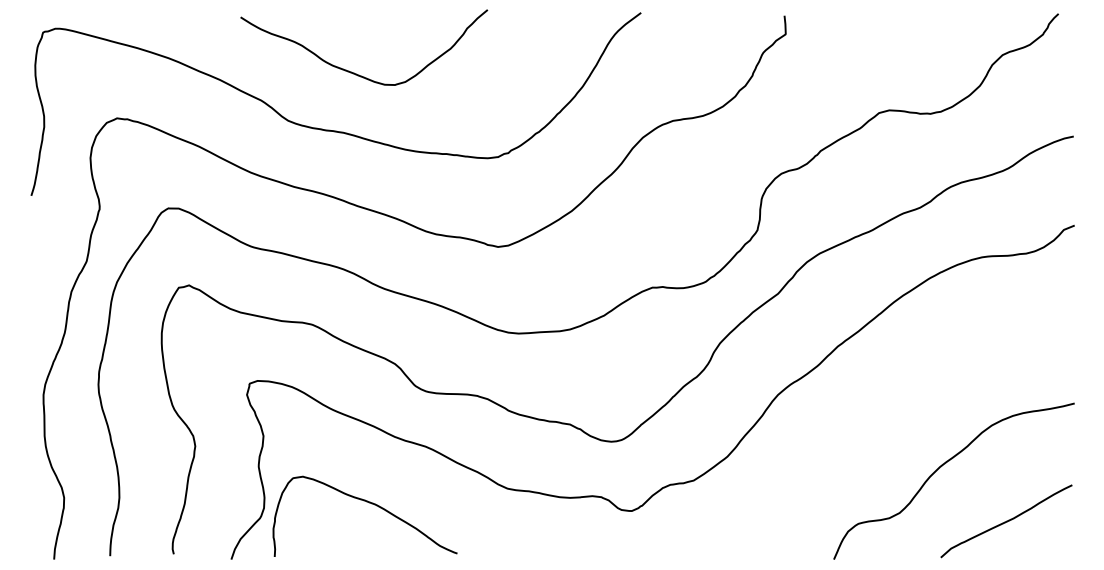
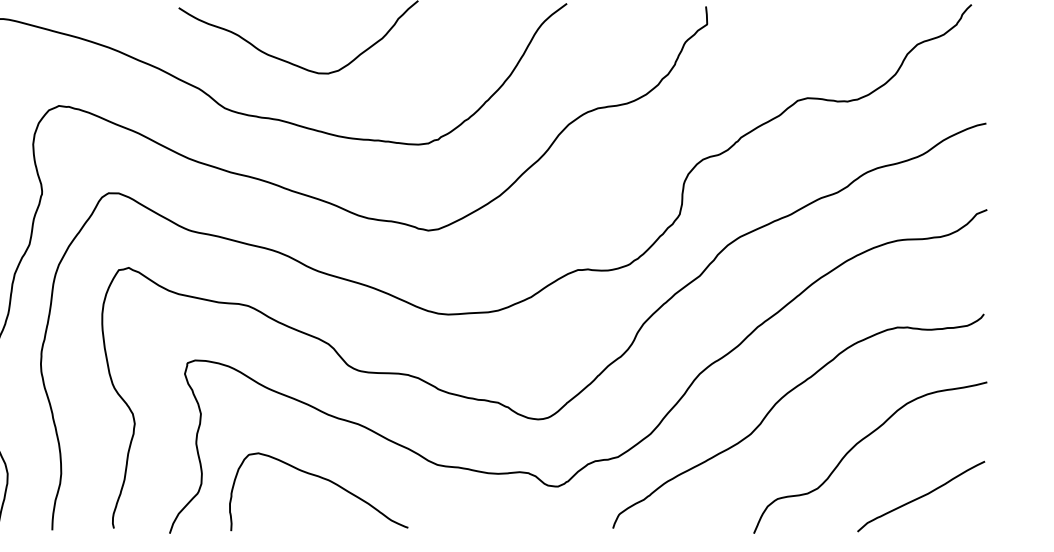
curve: (860, 423) -> (779, 401), added
curve: (369, 503) -> (323, 479), moved

